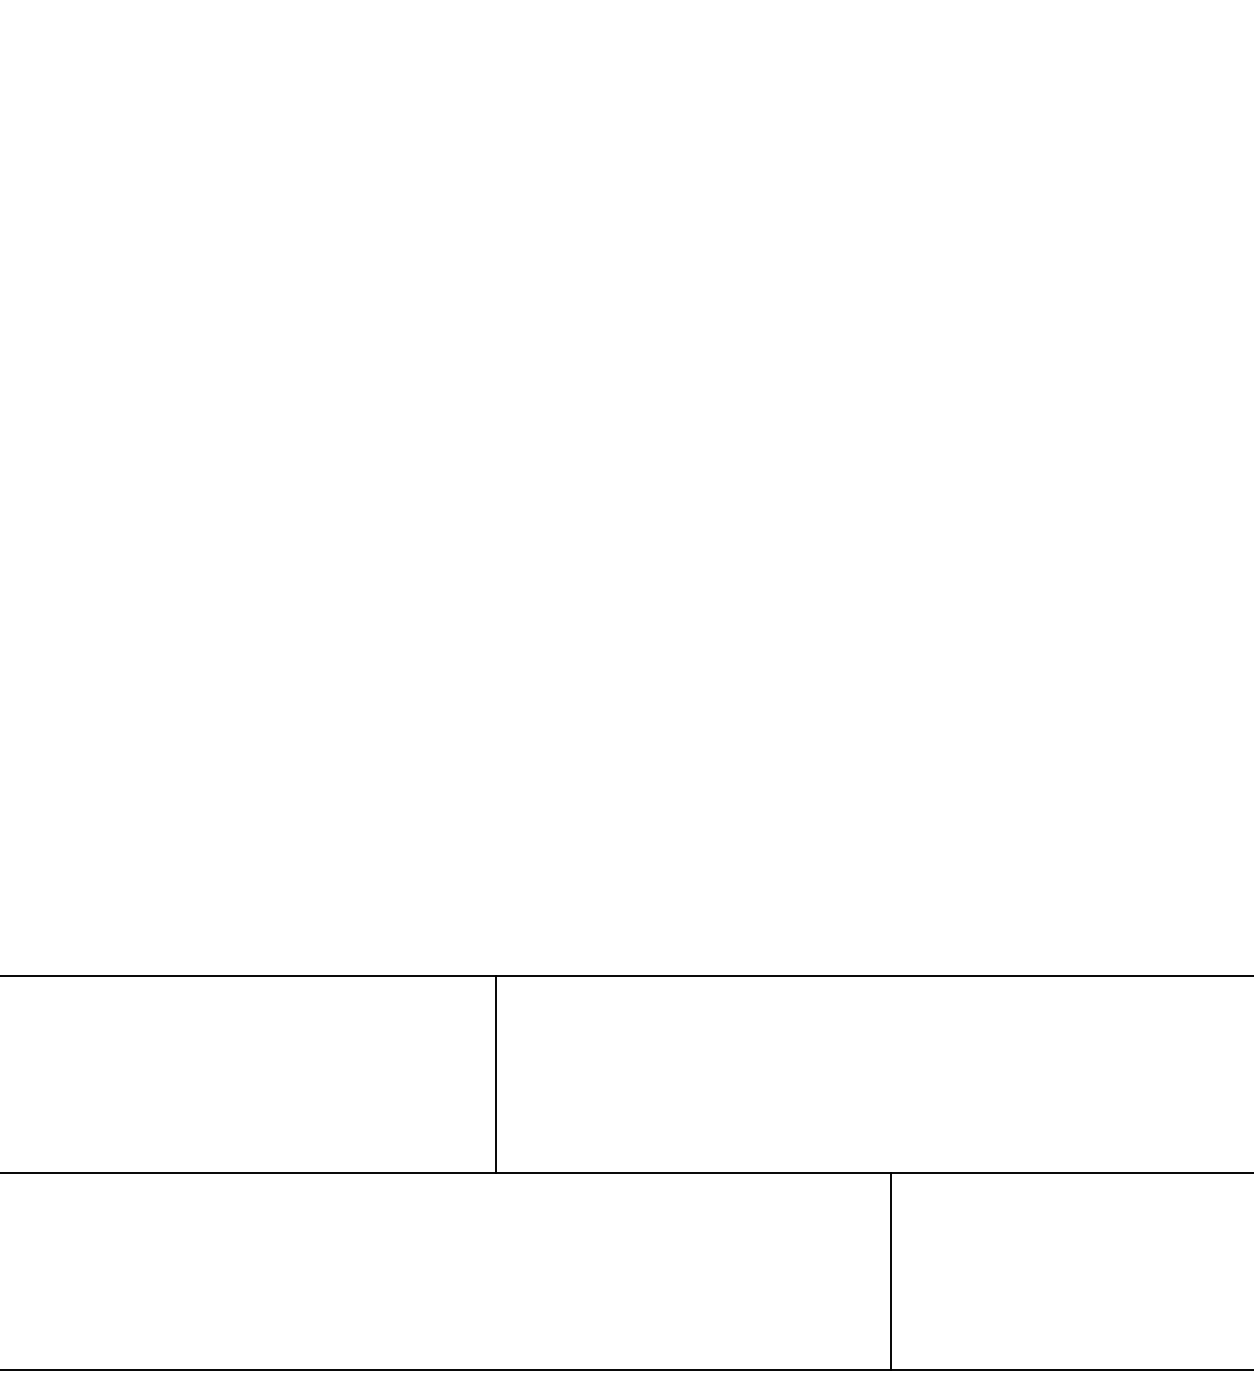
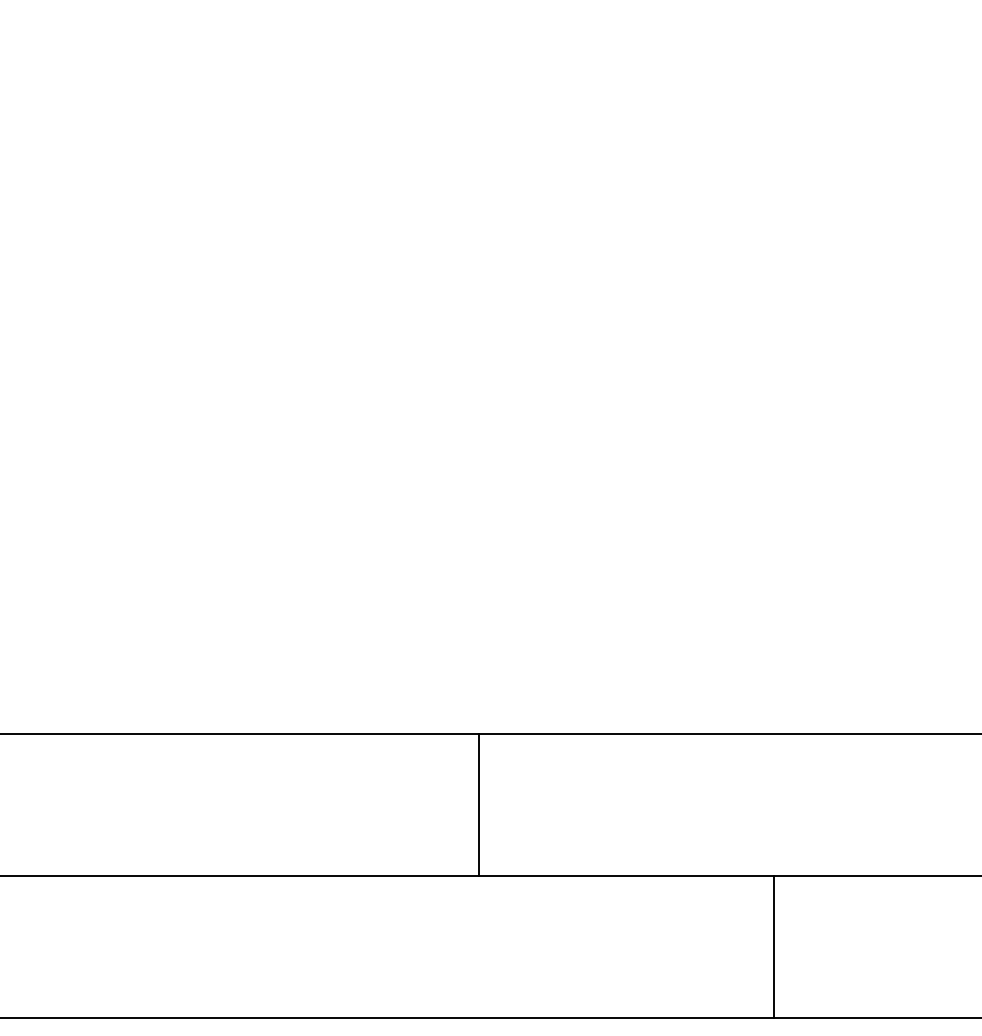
line: (495, 1073) -> (478, 804), moved
line: (889, 1271) -> (773, 946), moved

